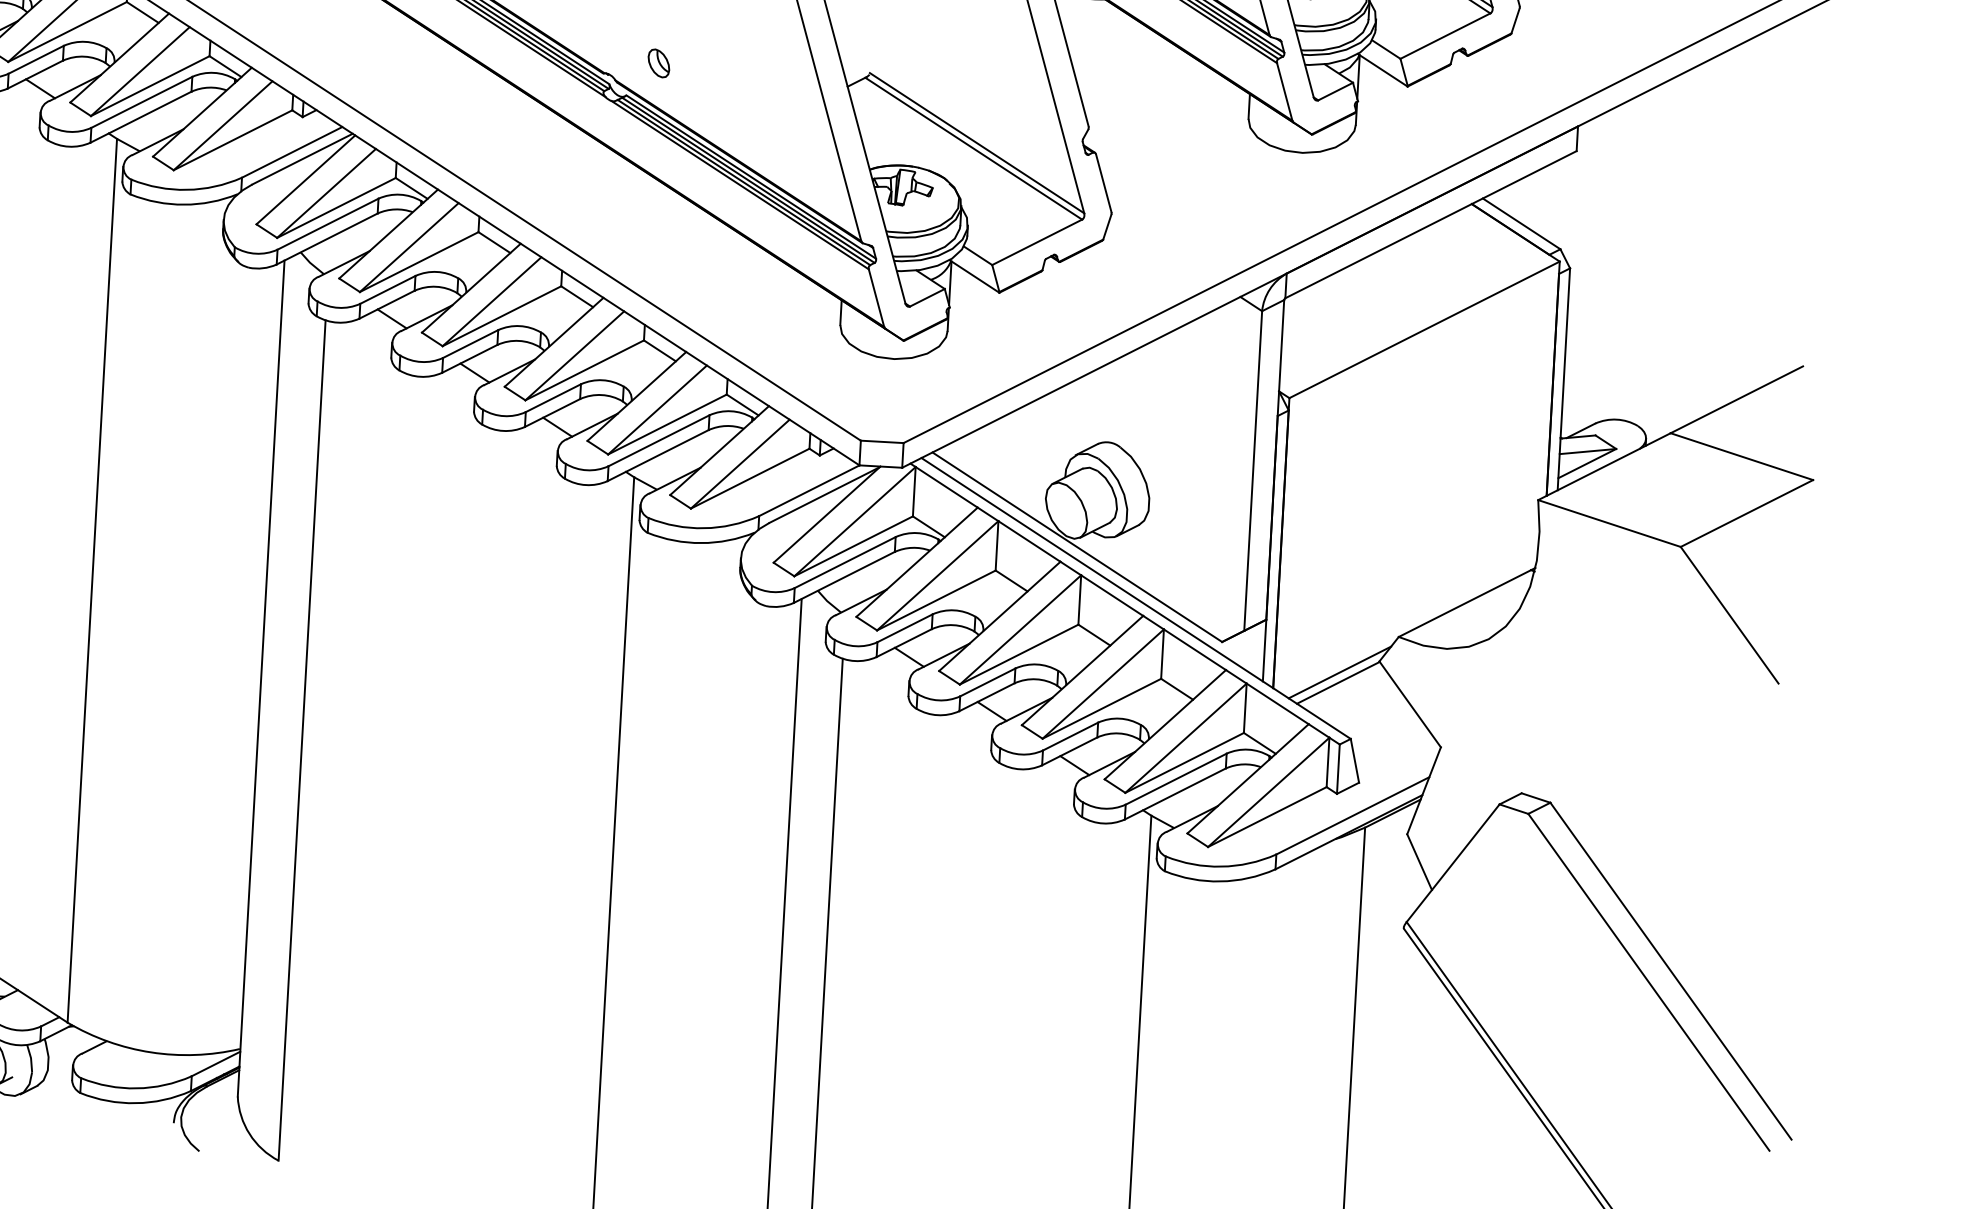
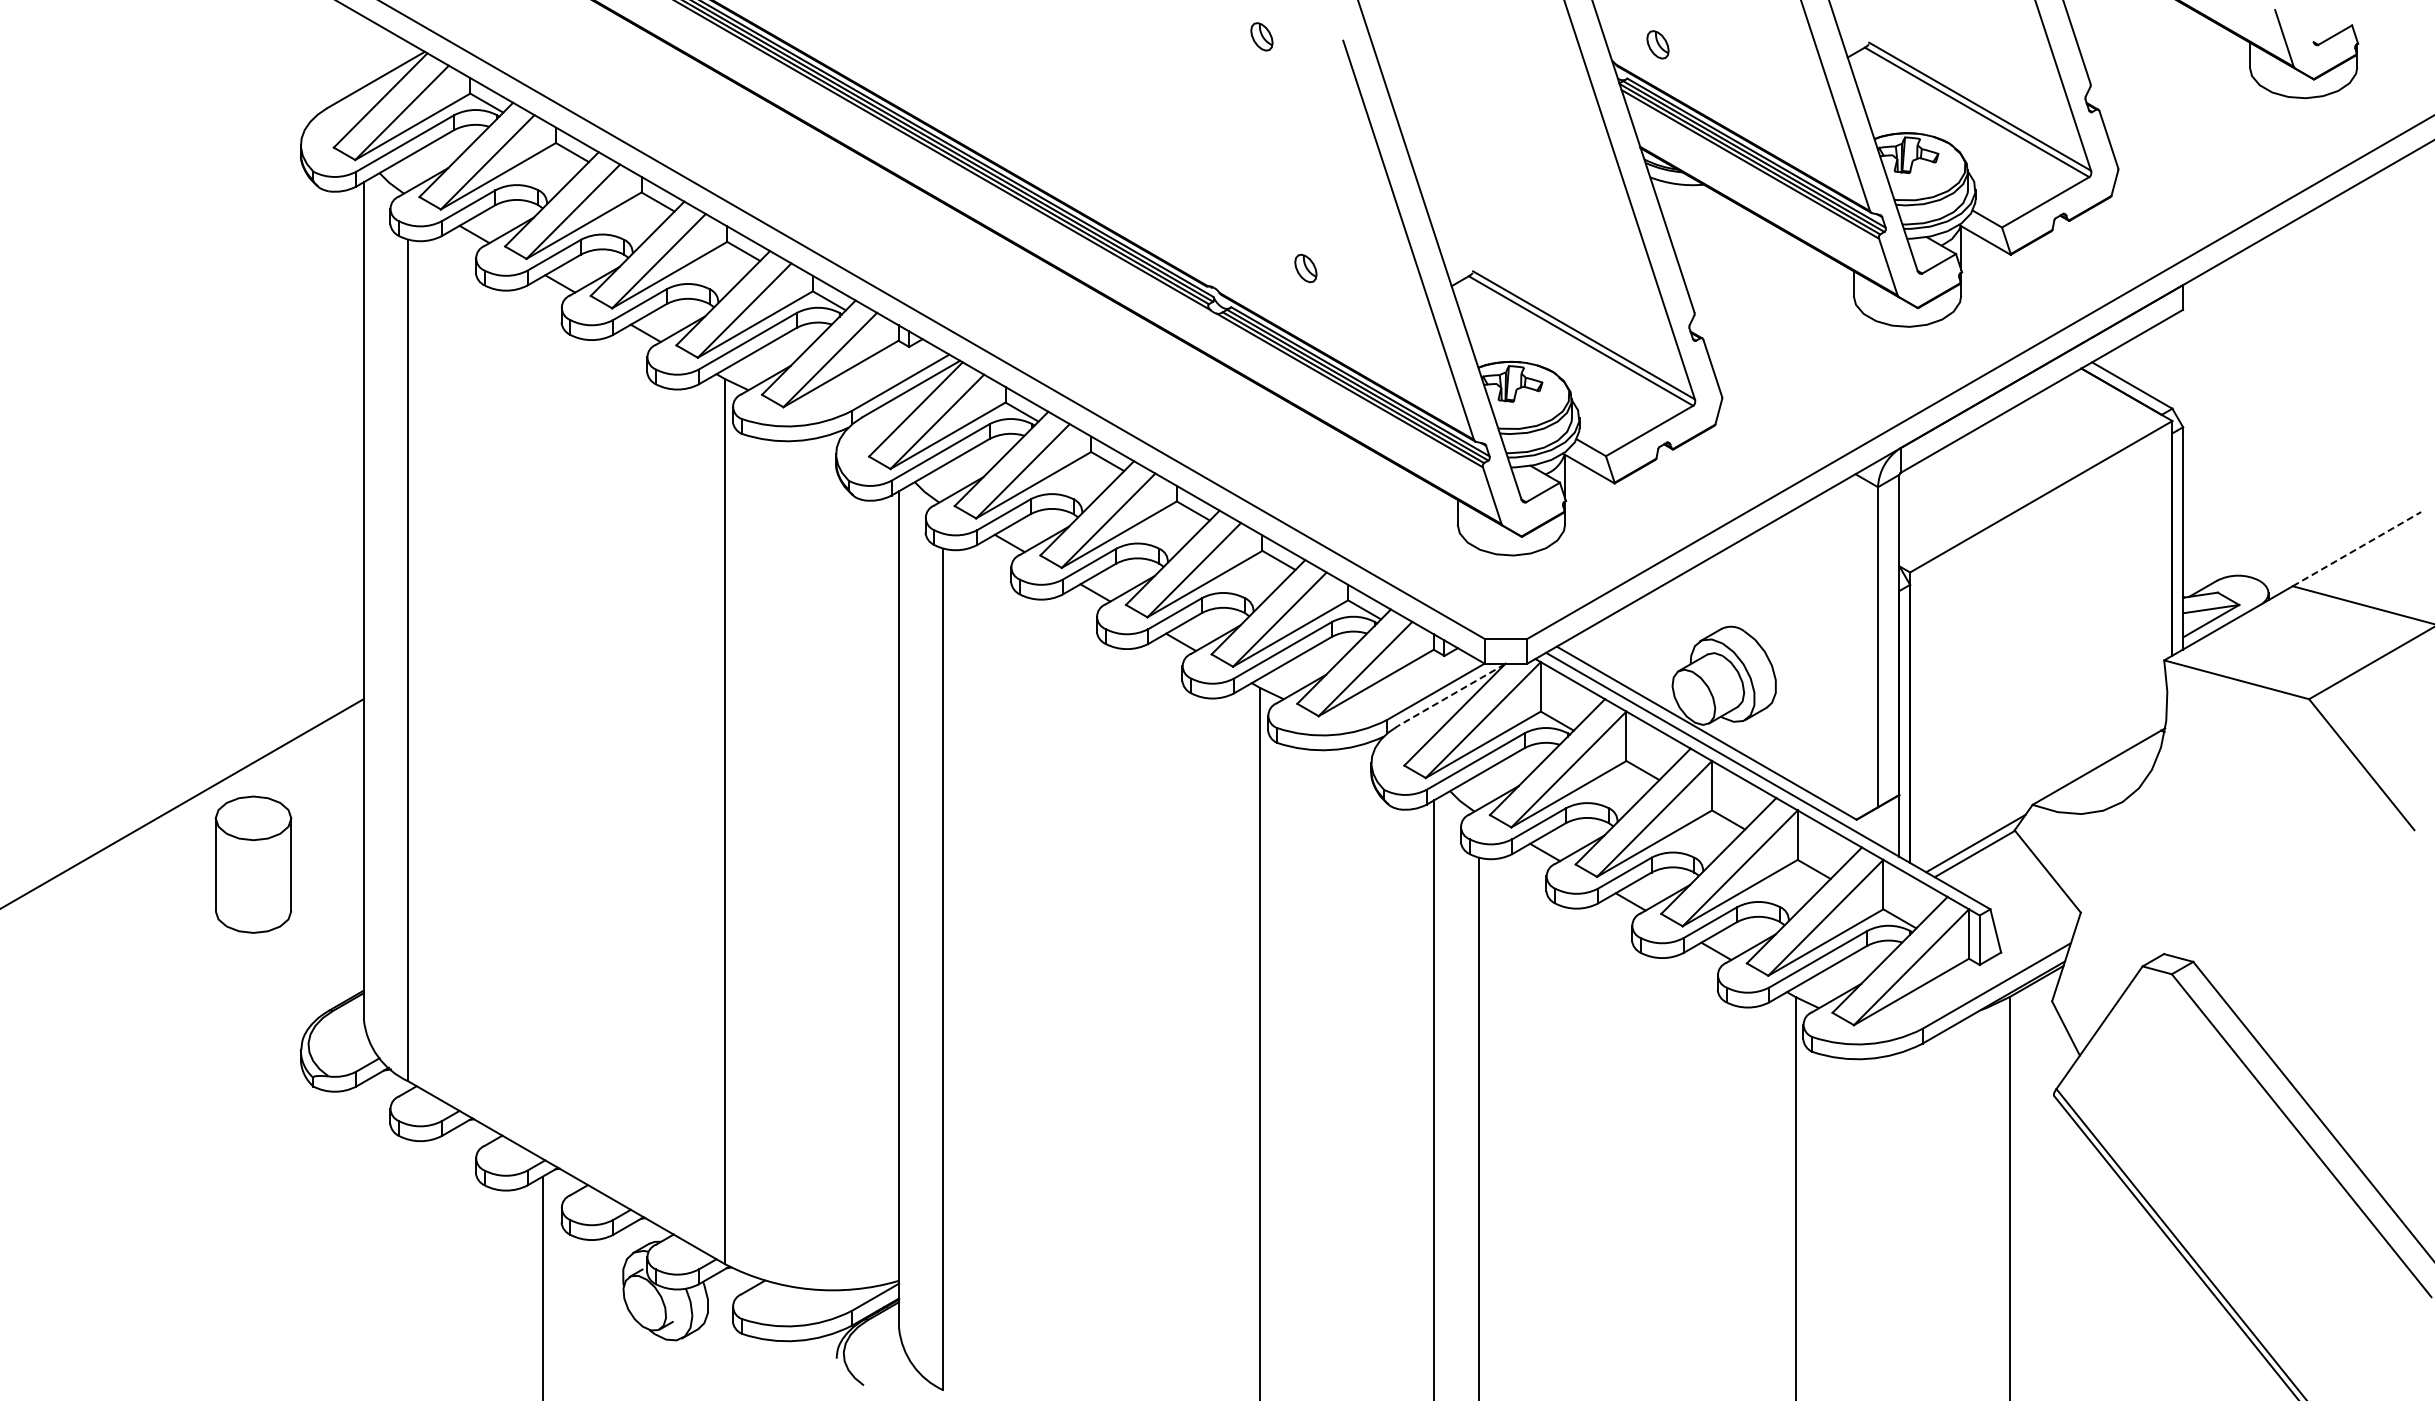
part: (658, 63) -> (1305, 268), moved
line: (1737, 399) -> (2357, 548), solid -> dashed
line: (824, 495) -> (1451, 695), solid -> dashed

